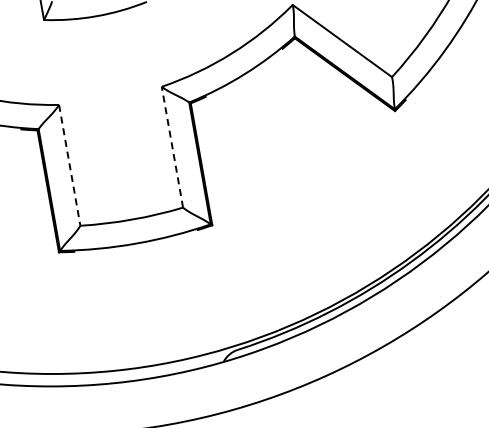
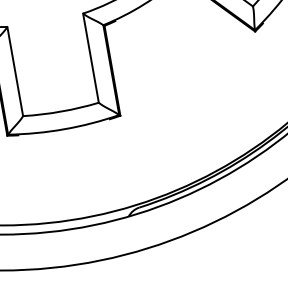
line: (172, 146) -> (91, 57), dashed -> solid
line: (69, 165) -> (15, 71), dashed -> solid

